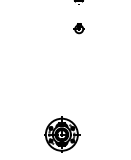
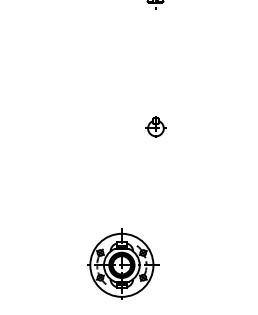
part: (78, 28) -> (154, 126), moved

